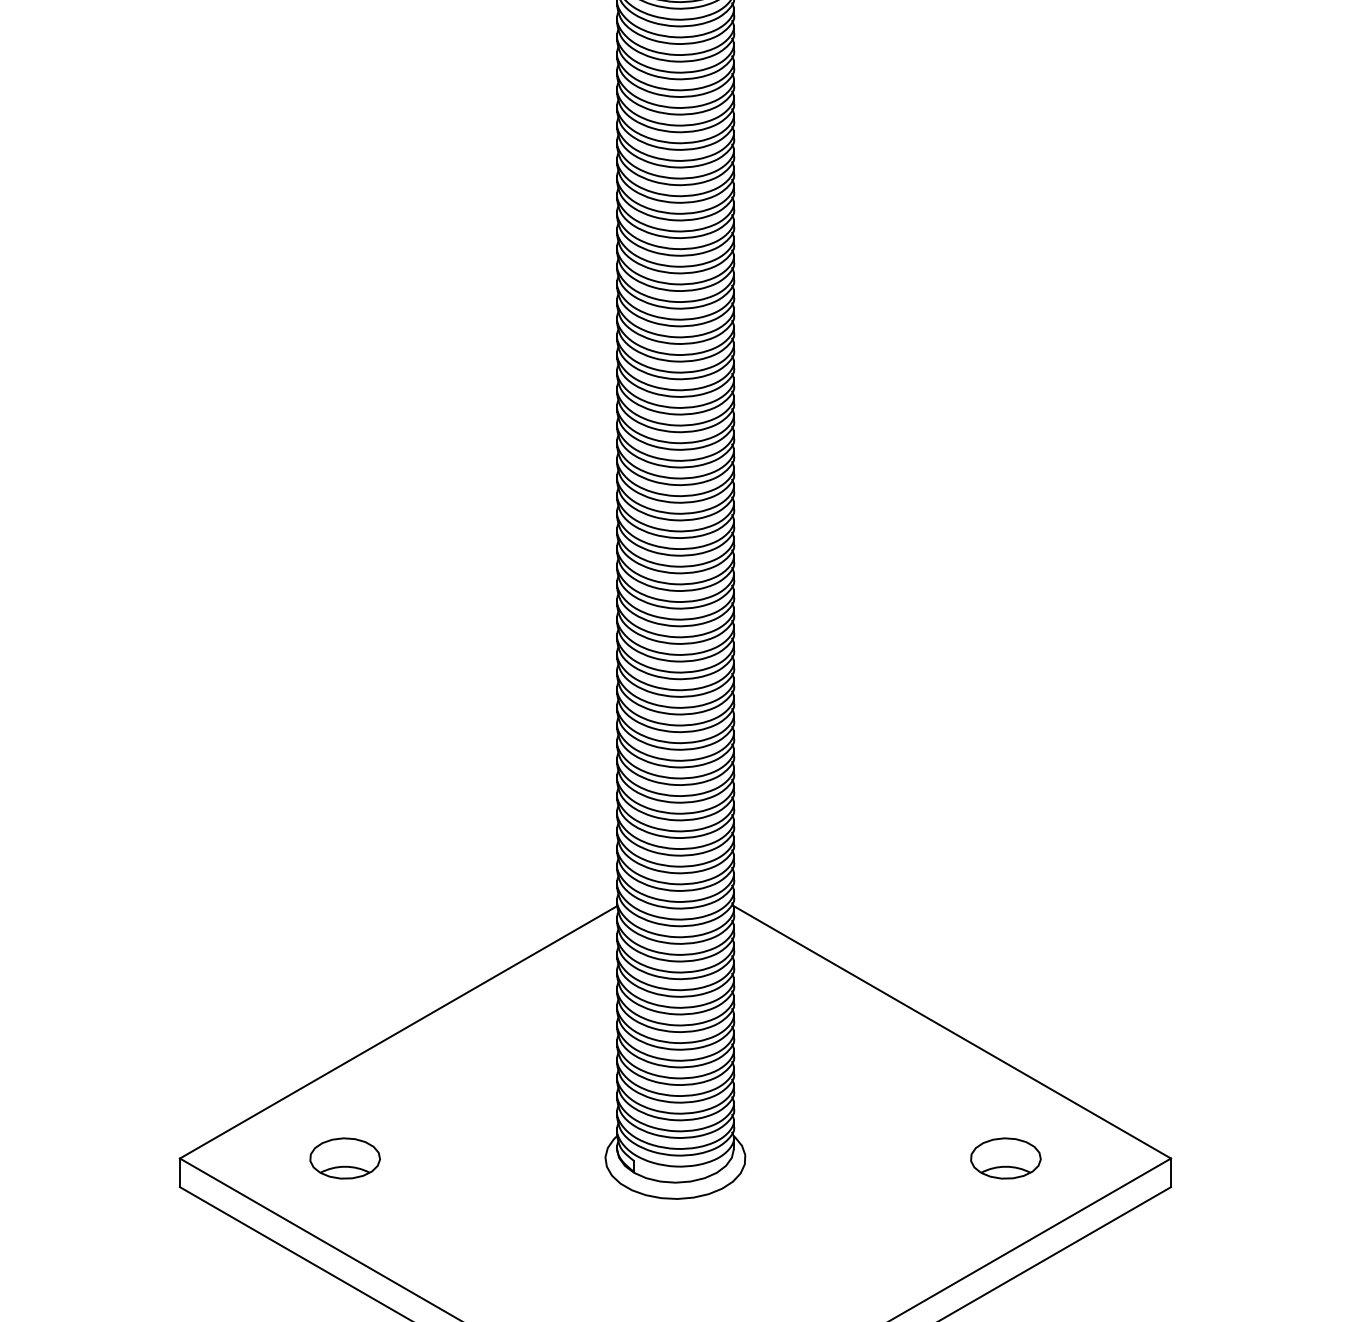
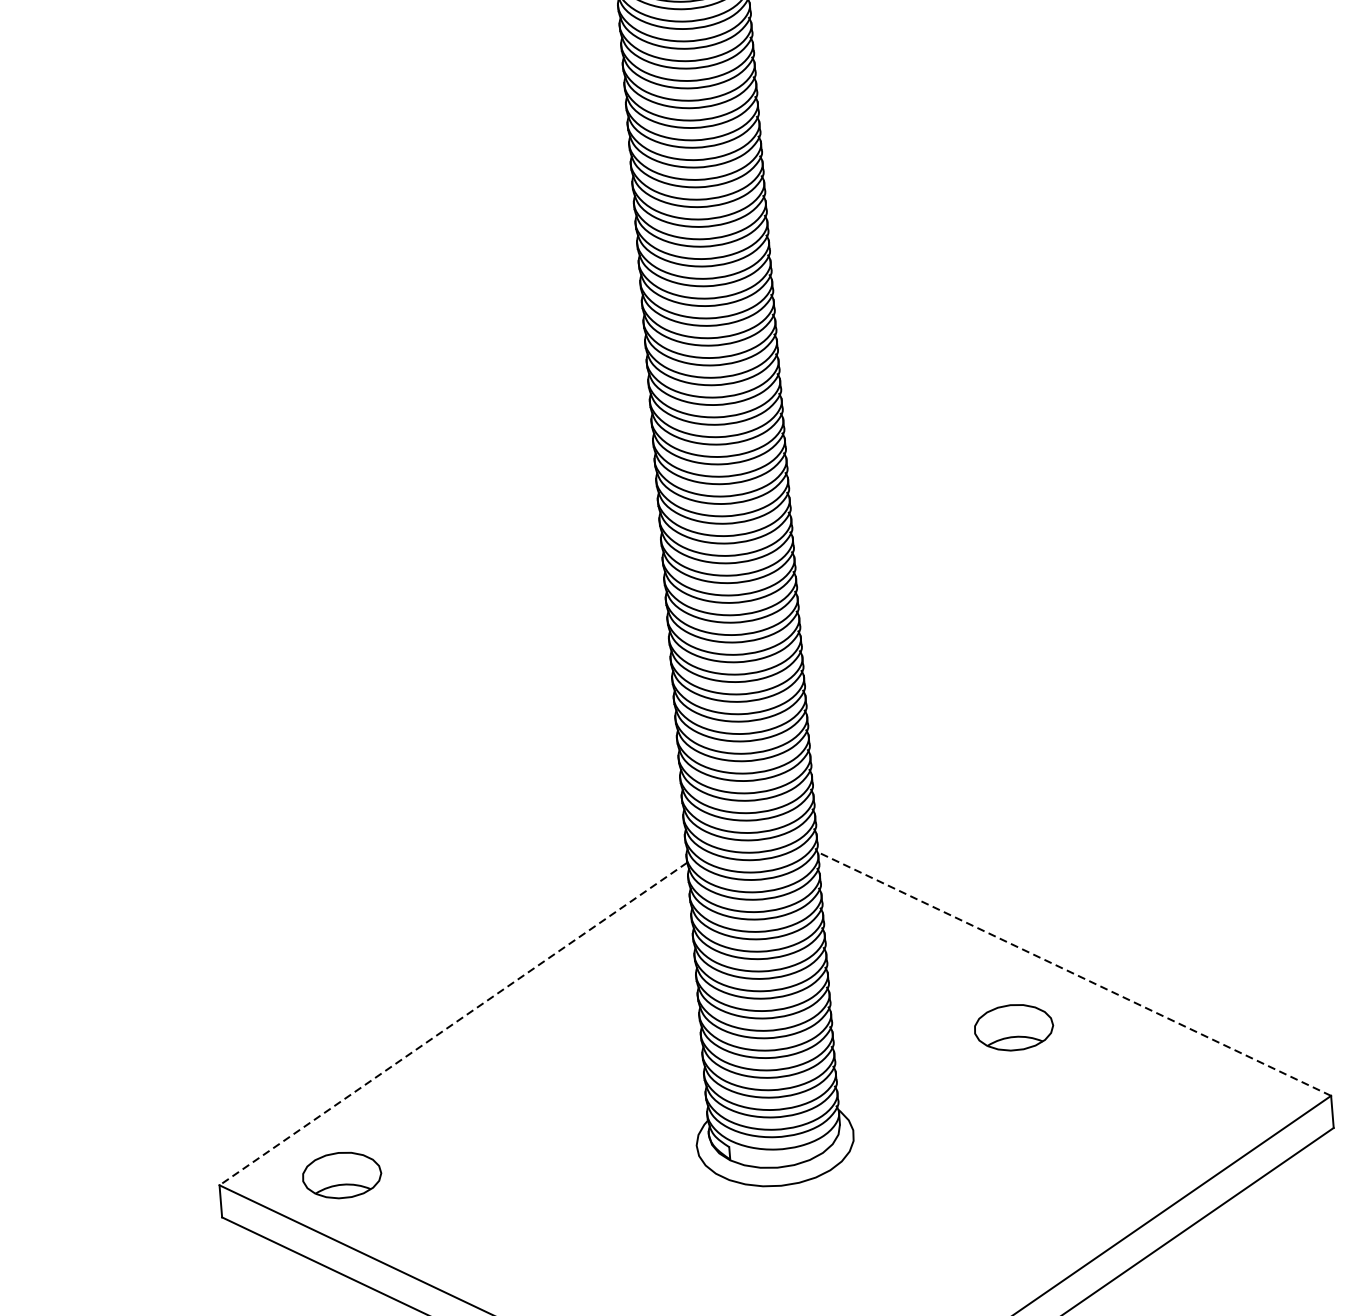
line: (398, 1032) -> (453, 1024), solid -> dashed
line: (952, 1032) -> (1074, 974), solid -> dashed
part: (344, 1158) -> (341, 1175), moved
part: (1005, 1158) -> (1013, 1027), moved

